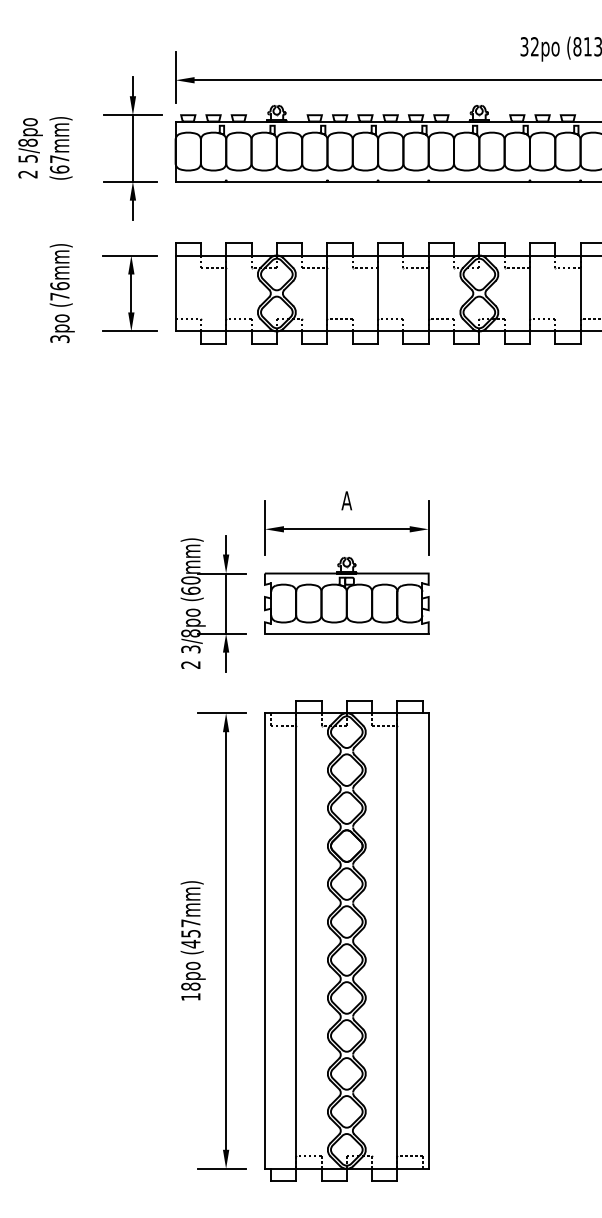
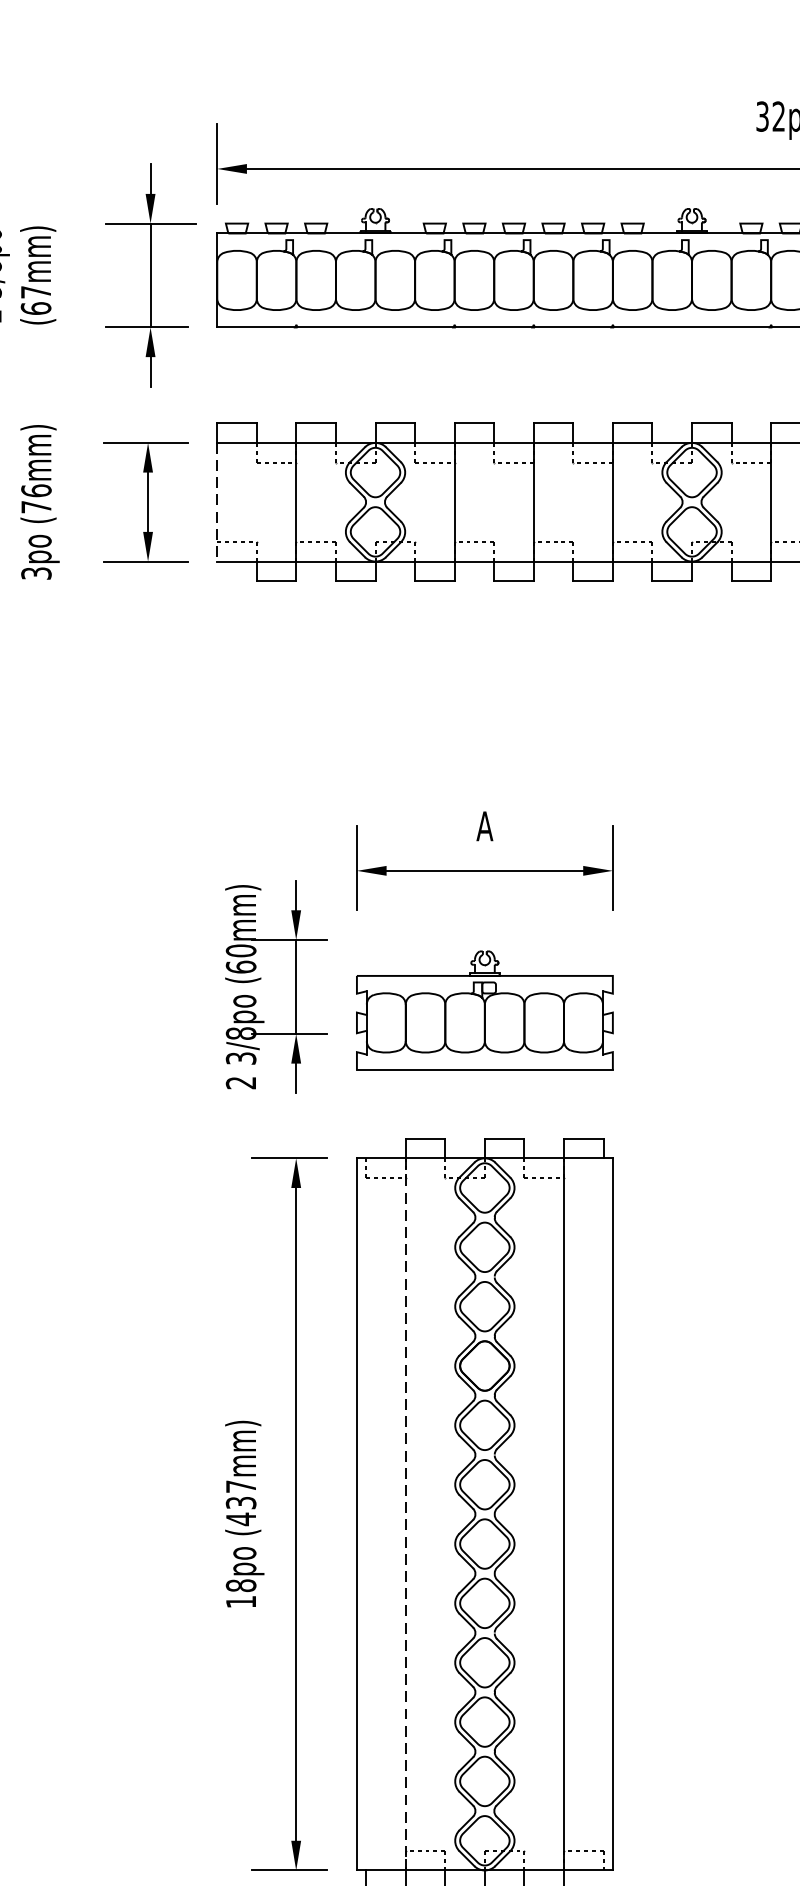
line: (175, 293) -> (217, 502), solid -> dashed
part: (346, 595) -> (484, 1010), moved
text: (190, 933) -> (240, 1502), (457mm) -> (437mm)
line: (296, 941) -> (406, 1515), solid -> dashed

